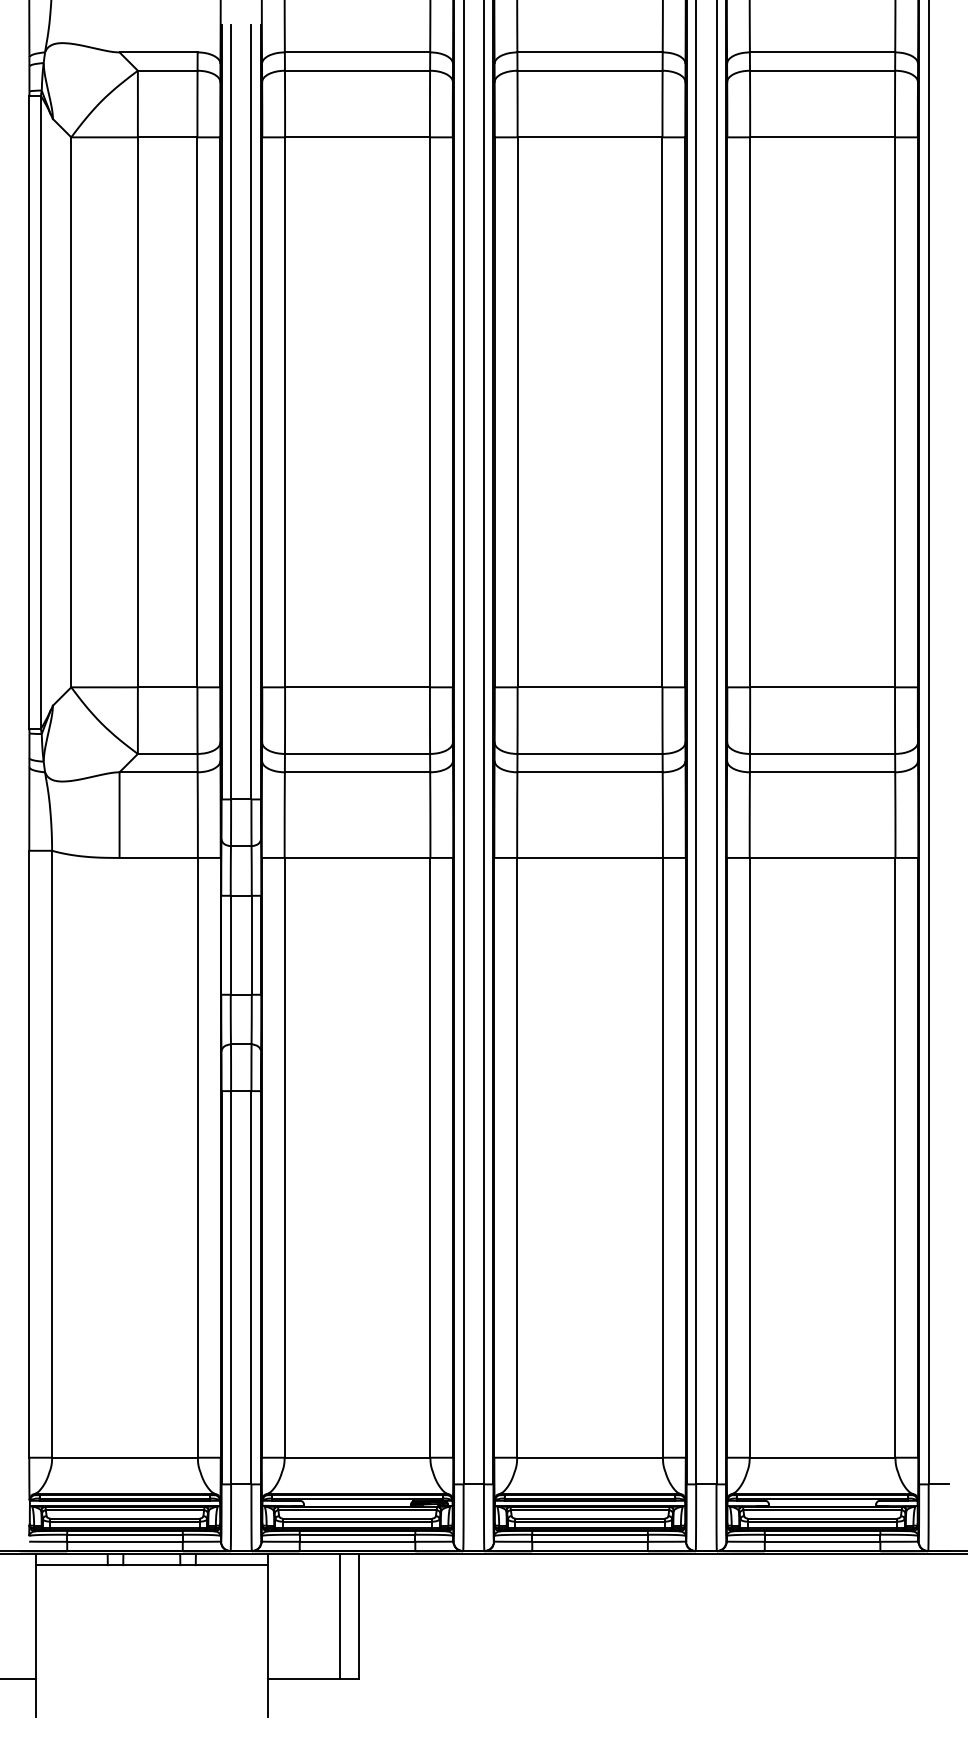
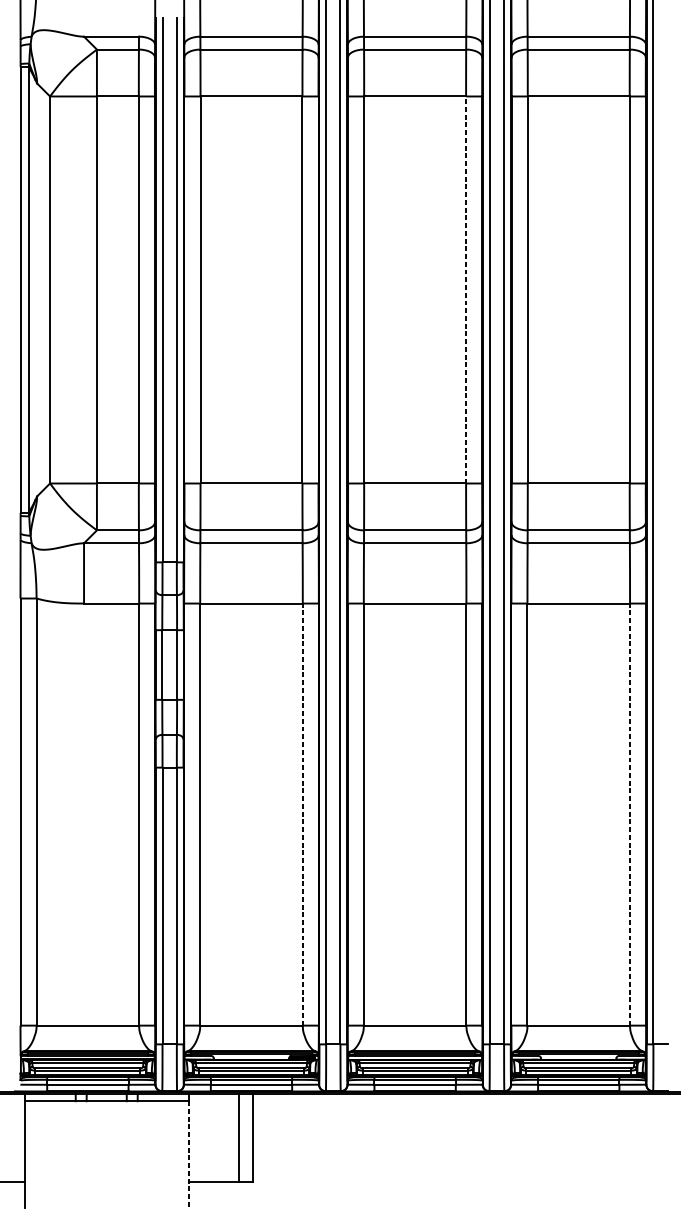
line: (662, 412) -> (466, 290), solid -> dashed
line: (430, 1157) -> (302, 814), solid -> dashed
line: (895, 1157) -> (630, 814), solid -> dashed
line: (268, 1640) -> (188, 1154), solid -> dashed

